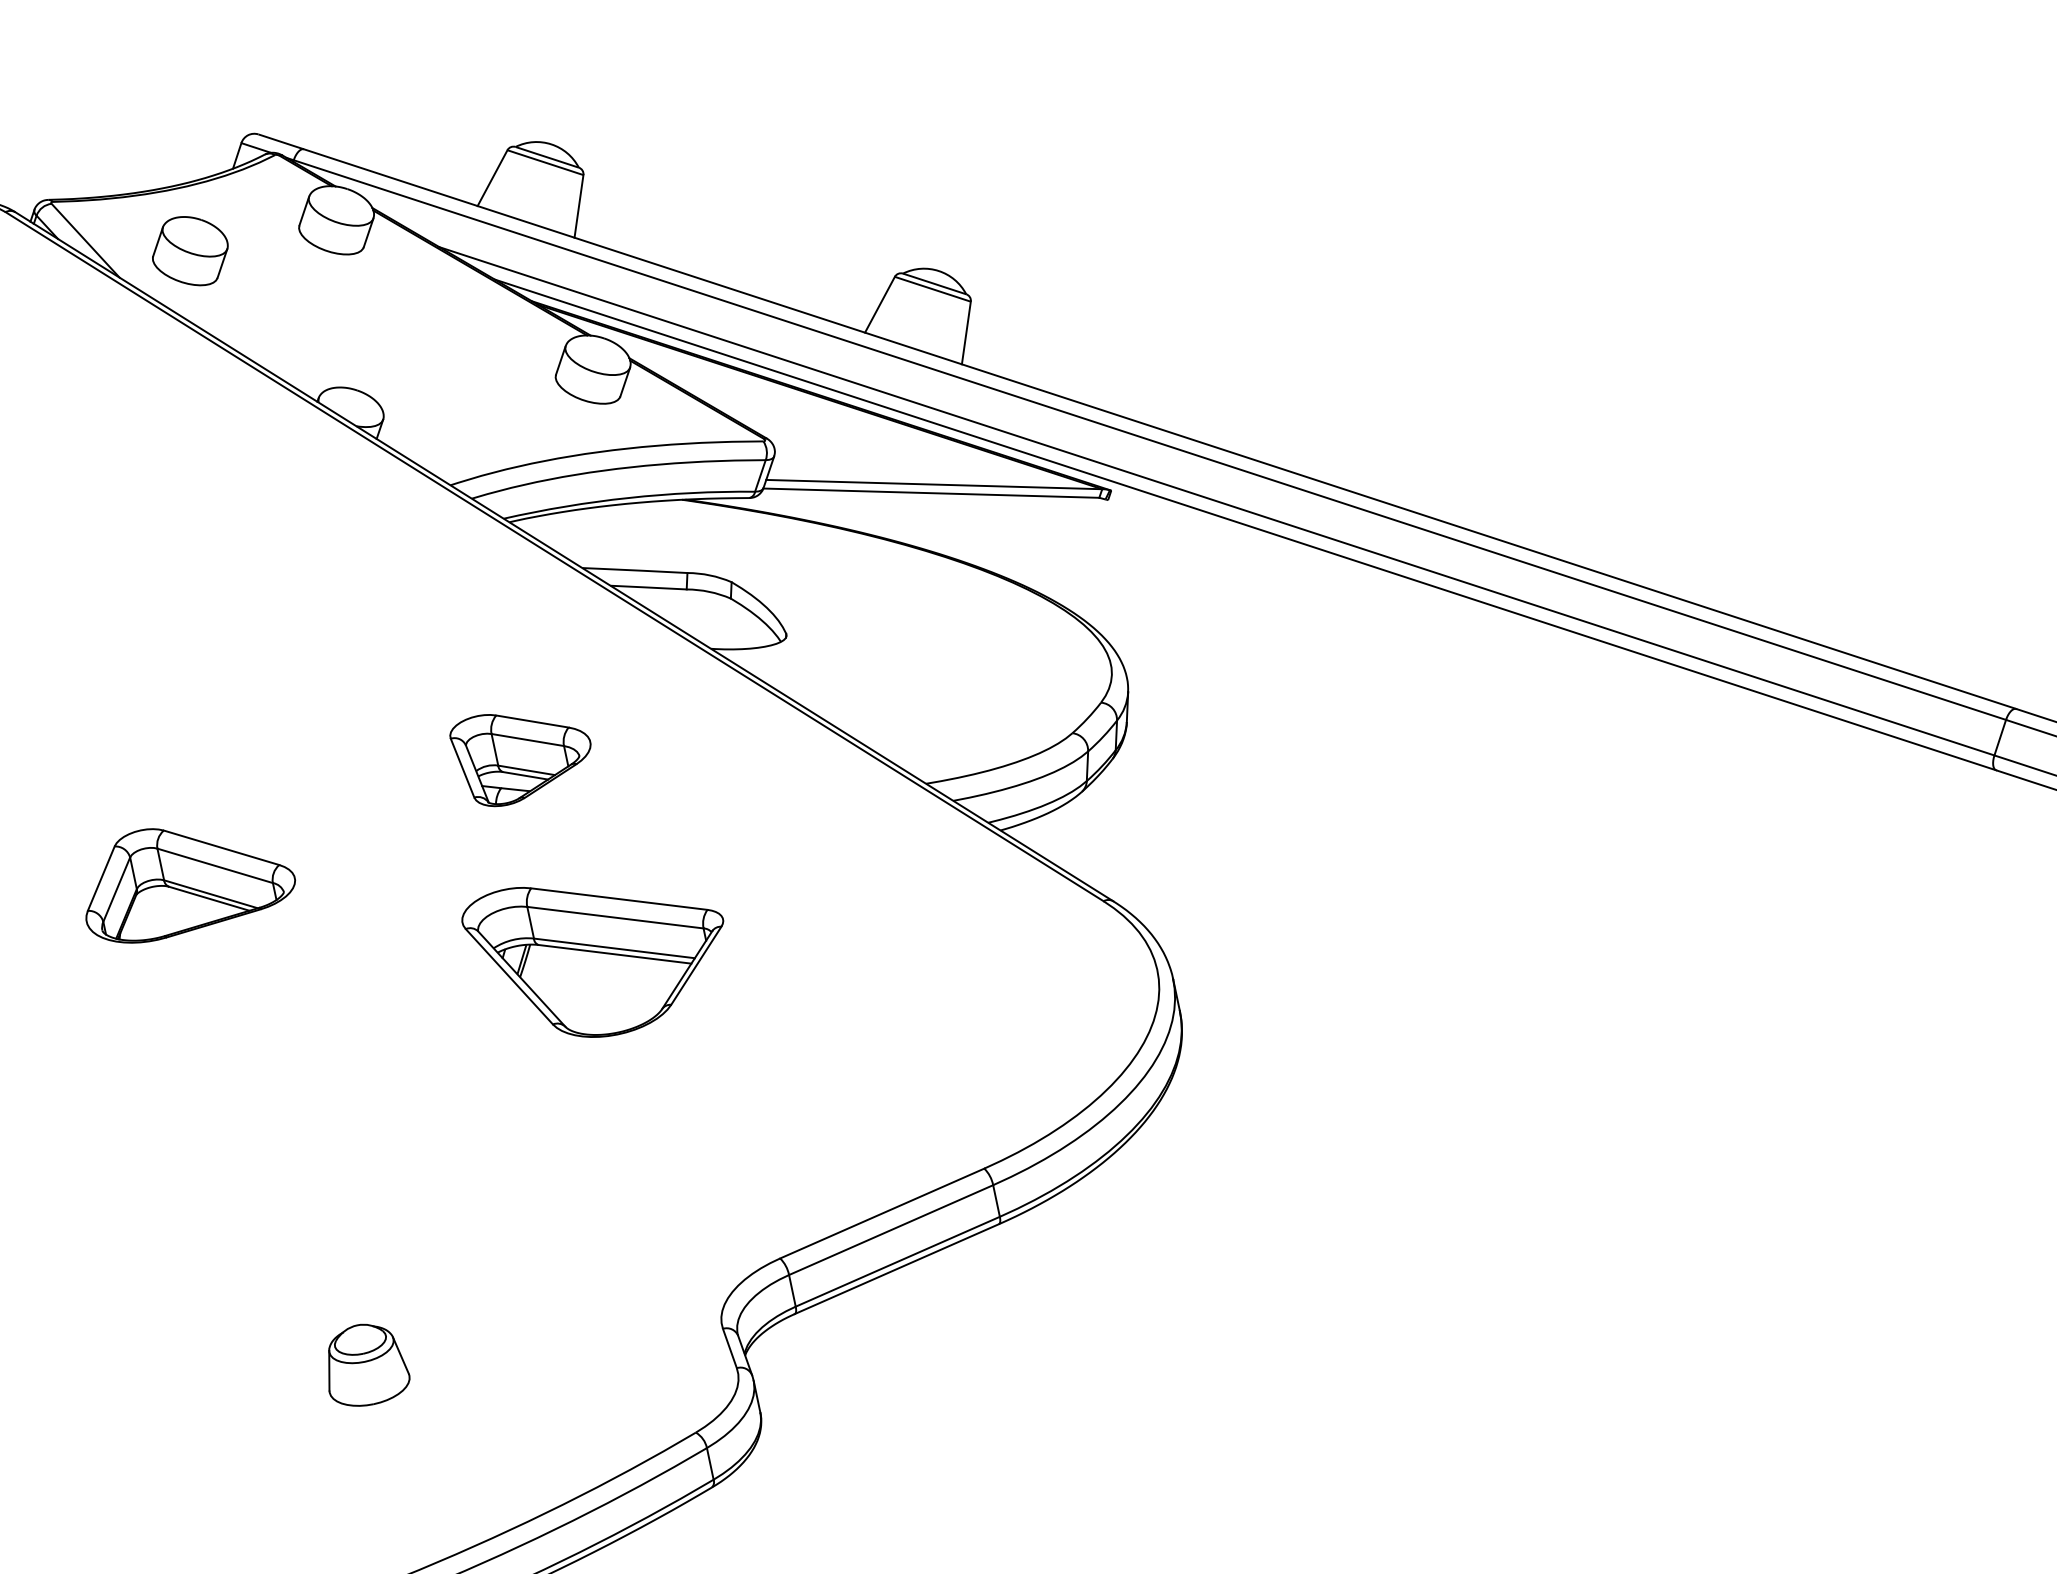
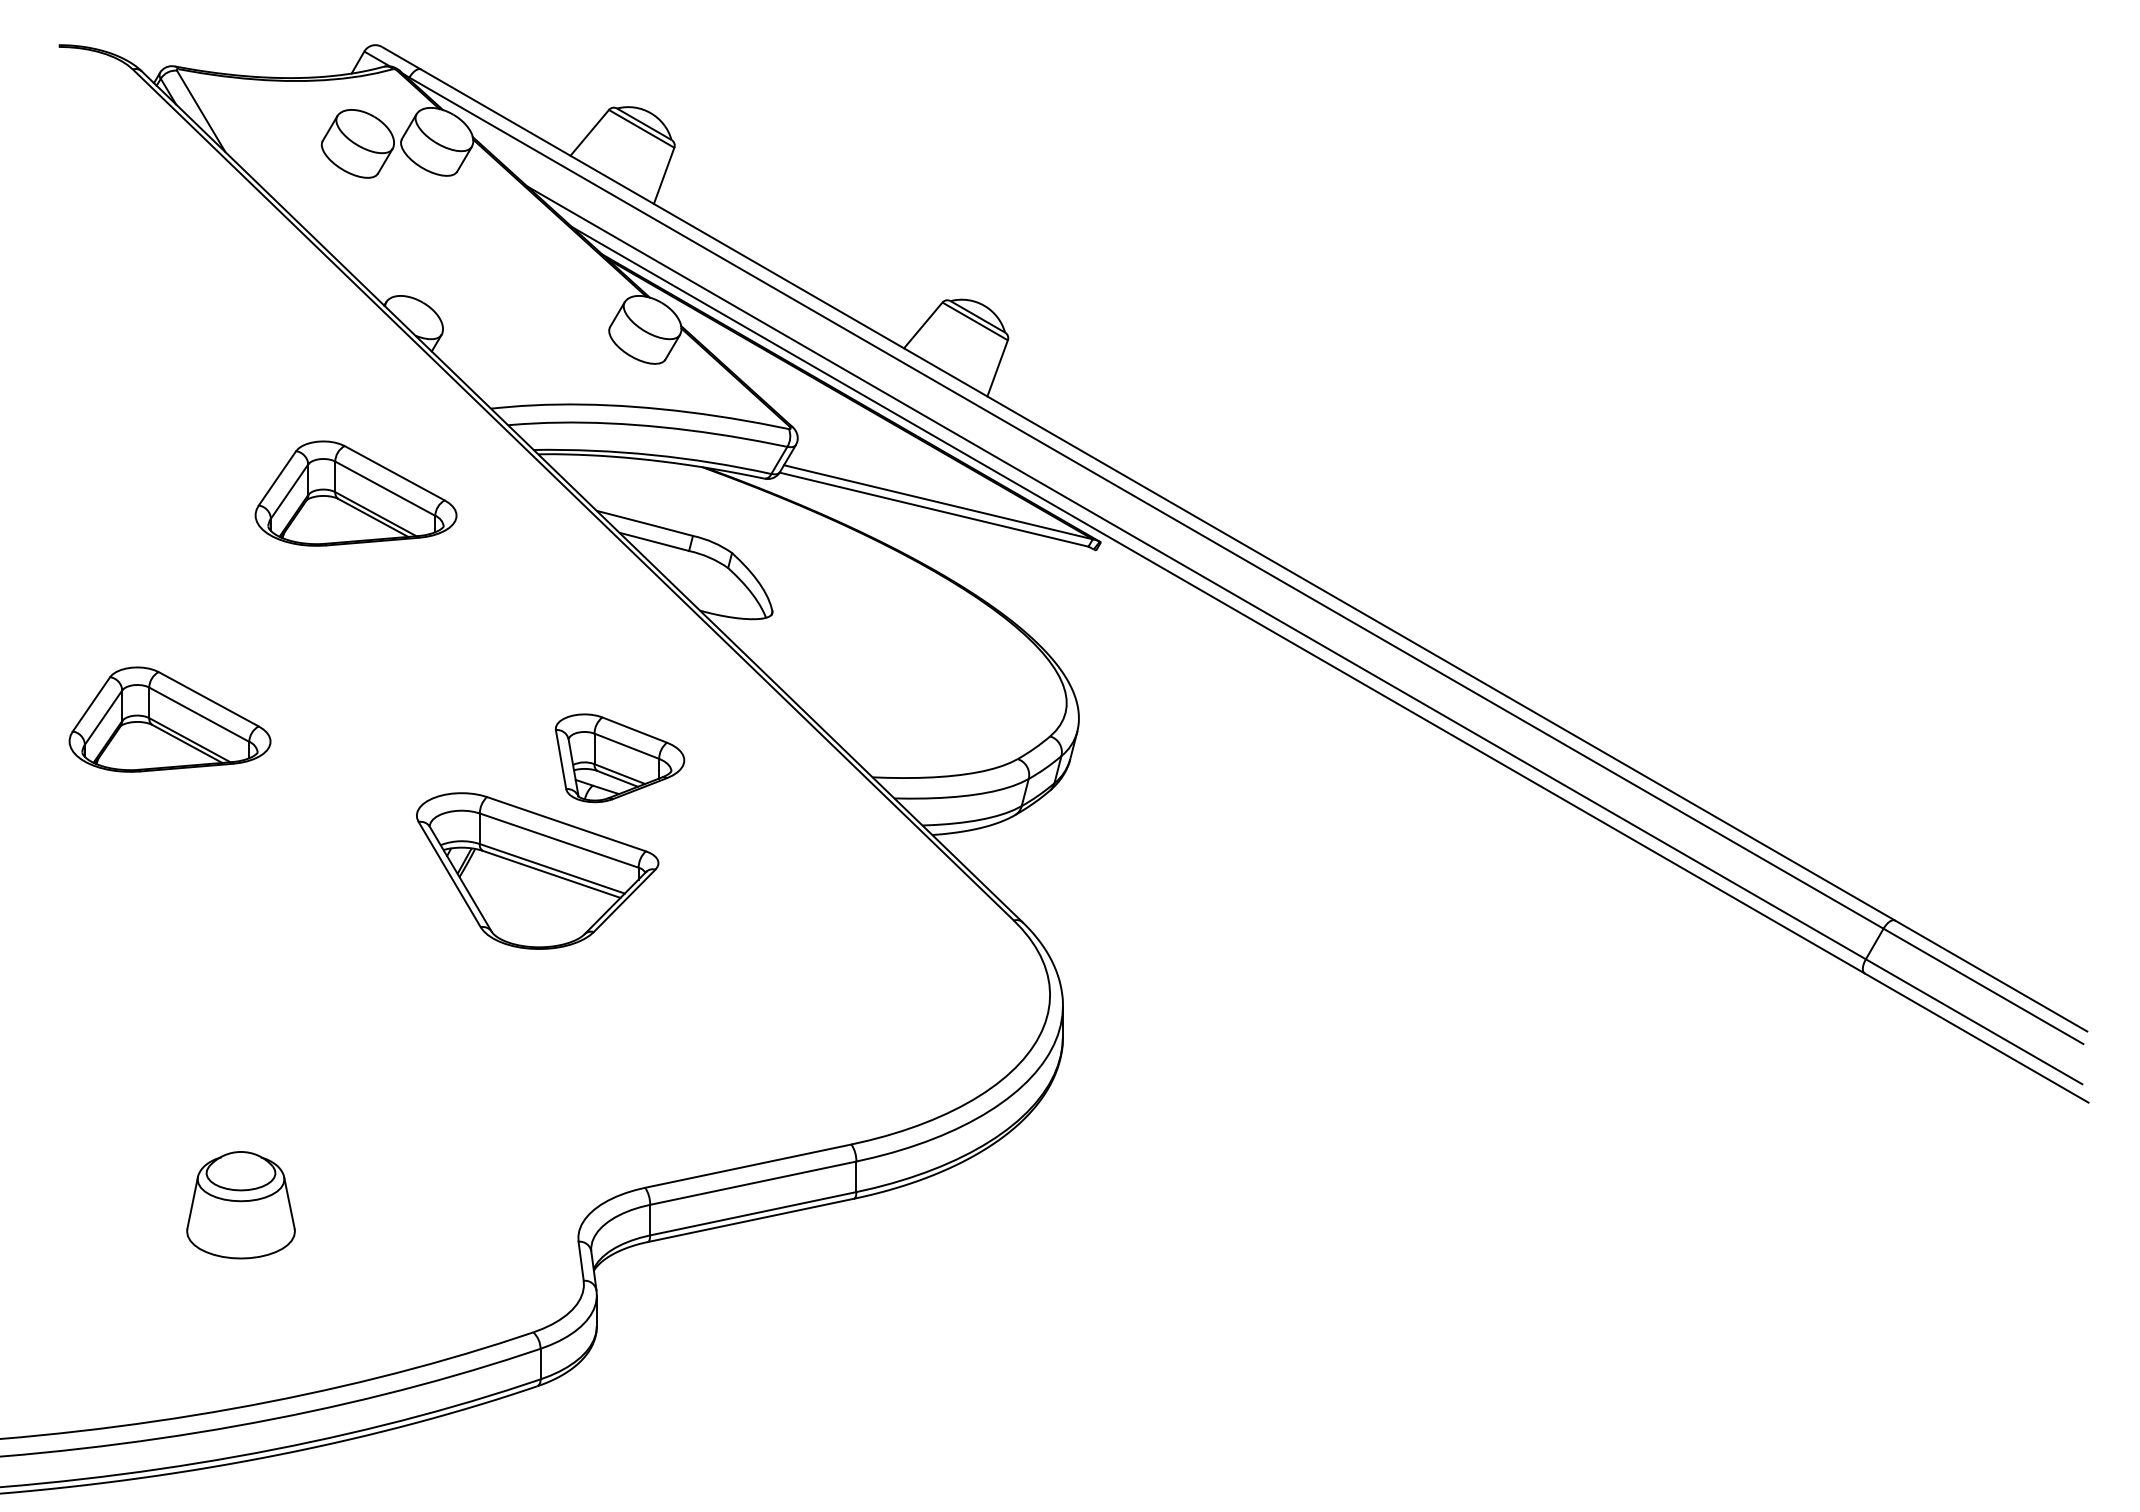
part: (189, 251) -> (357, 143), moved
part: (328, 602) -> (355, 493), added
part: (522, 754) -> (619, 758), moved
part: (364, 1365) -> (240, 1205), size x1.4

